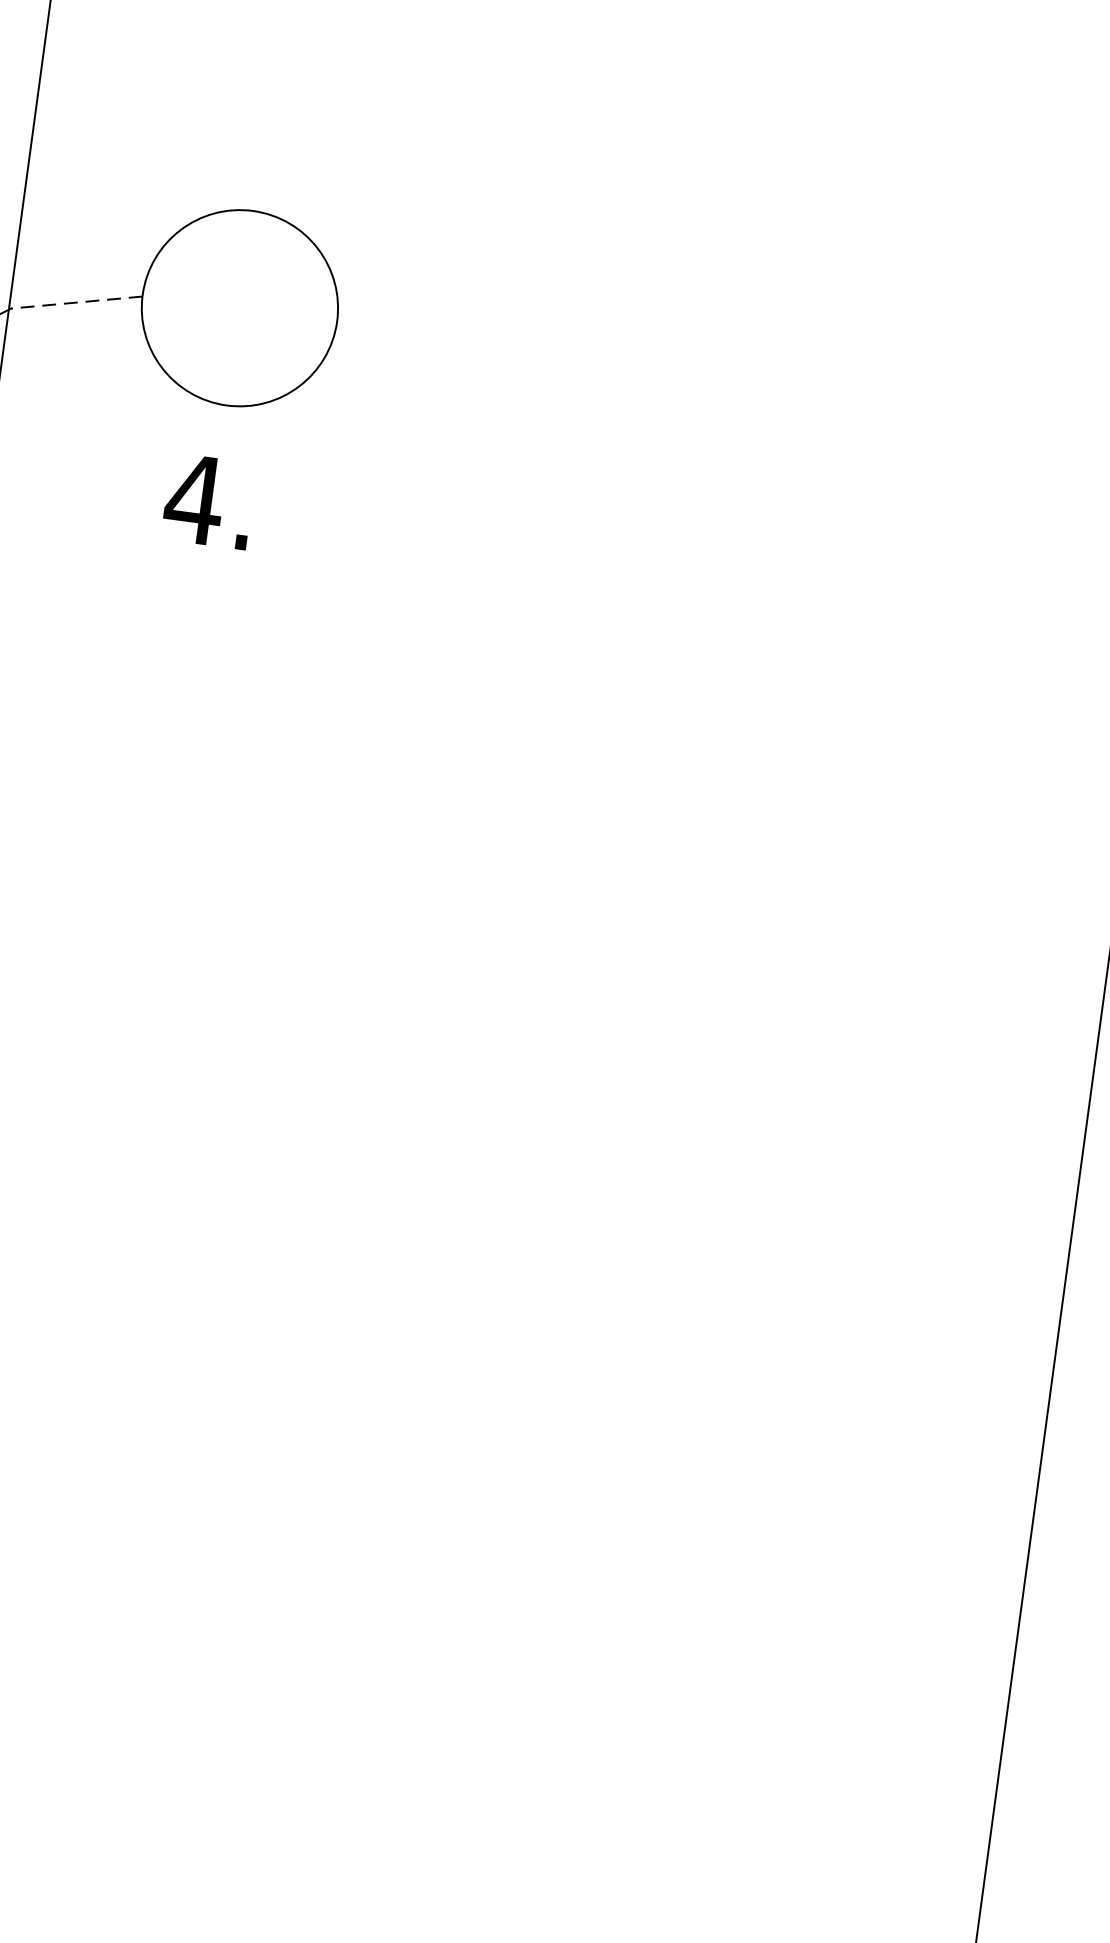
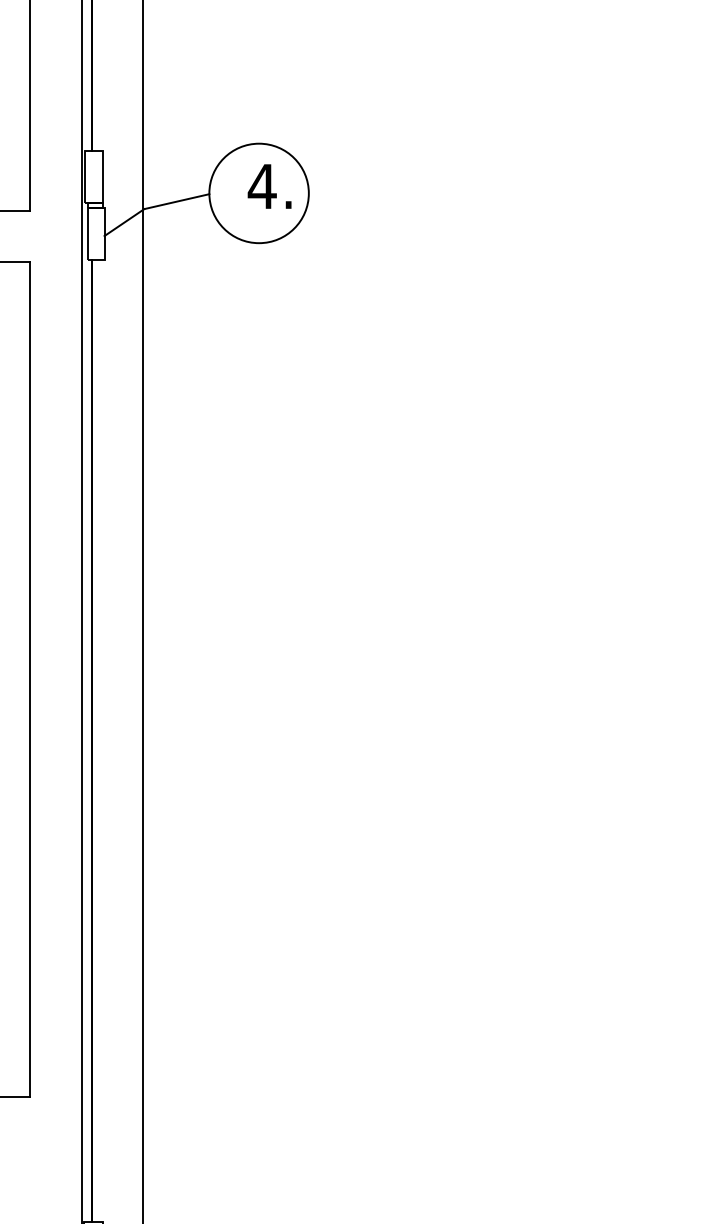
line: (76, 302) -> (176, 201), dashed -> solid
text: (208, 501) -> (269, 186), moved

